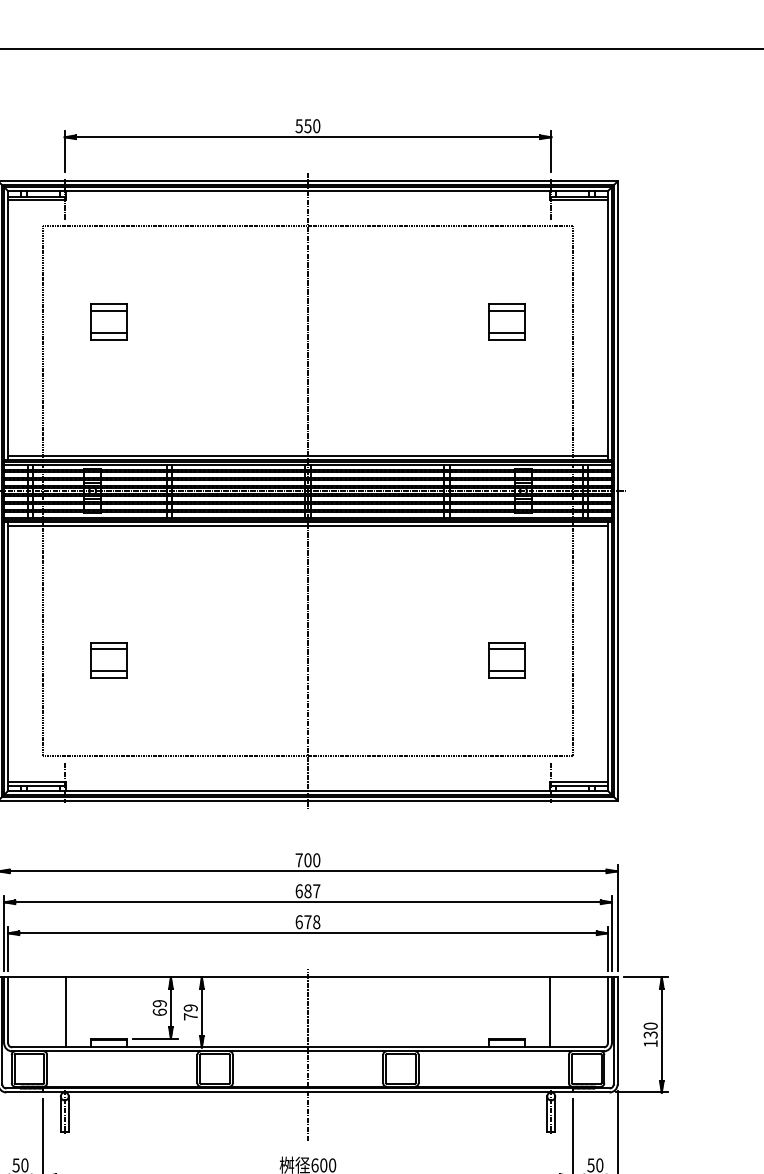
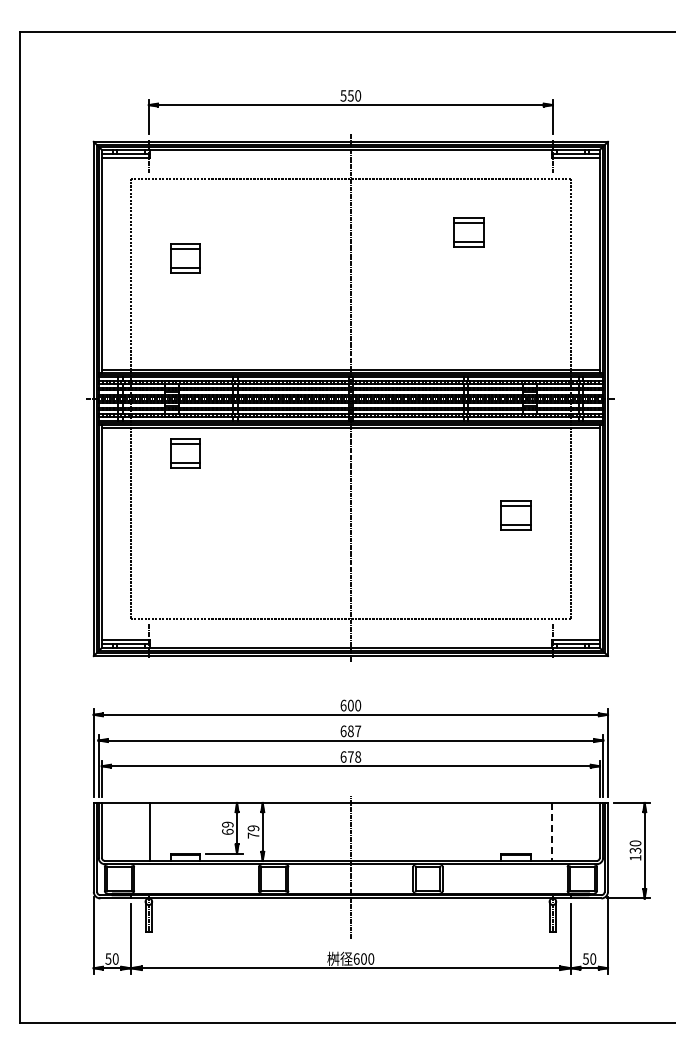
part: (506, 321) -> (468, 232), moved
part: (108, 660) -> (185, 453), moved
part: (506, 660) -> (515, 515), moved
text: (299, 860) -> (343, 705), 700 -> 600
line: (550, 1013) -> (552, 832), solid -> dashed

